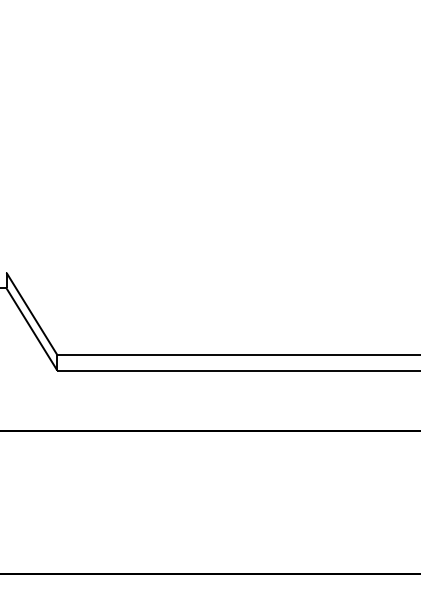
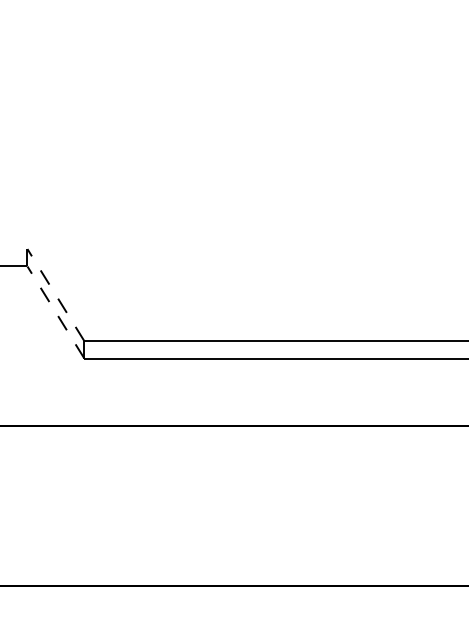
line: (31, 313) -> (55, 294), solid -> dashed
line: (31, 329) -> (55, 312), solid -> dashed

